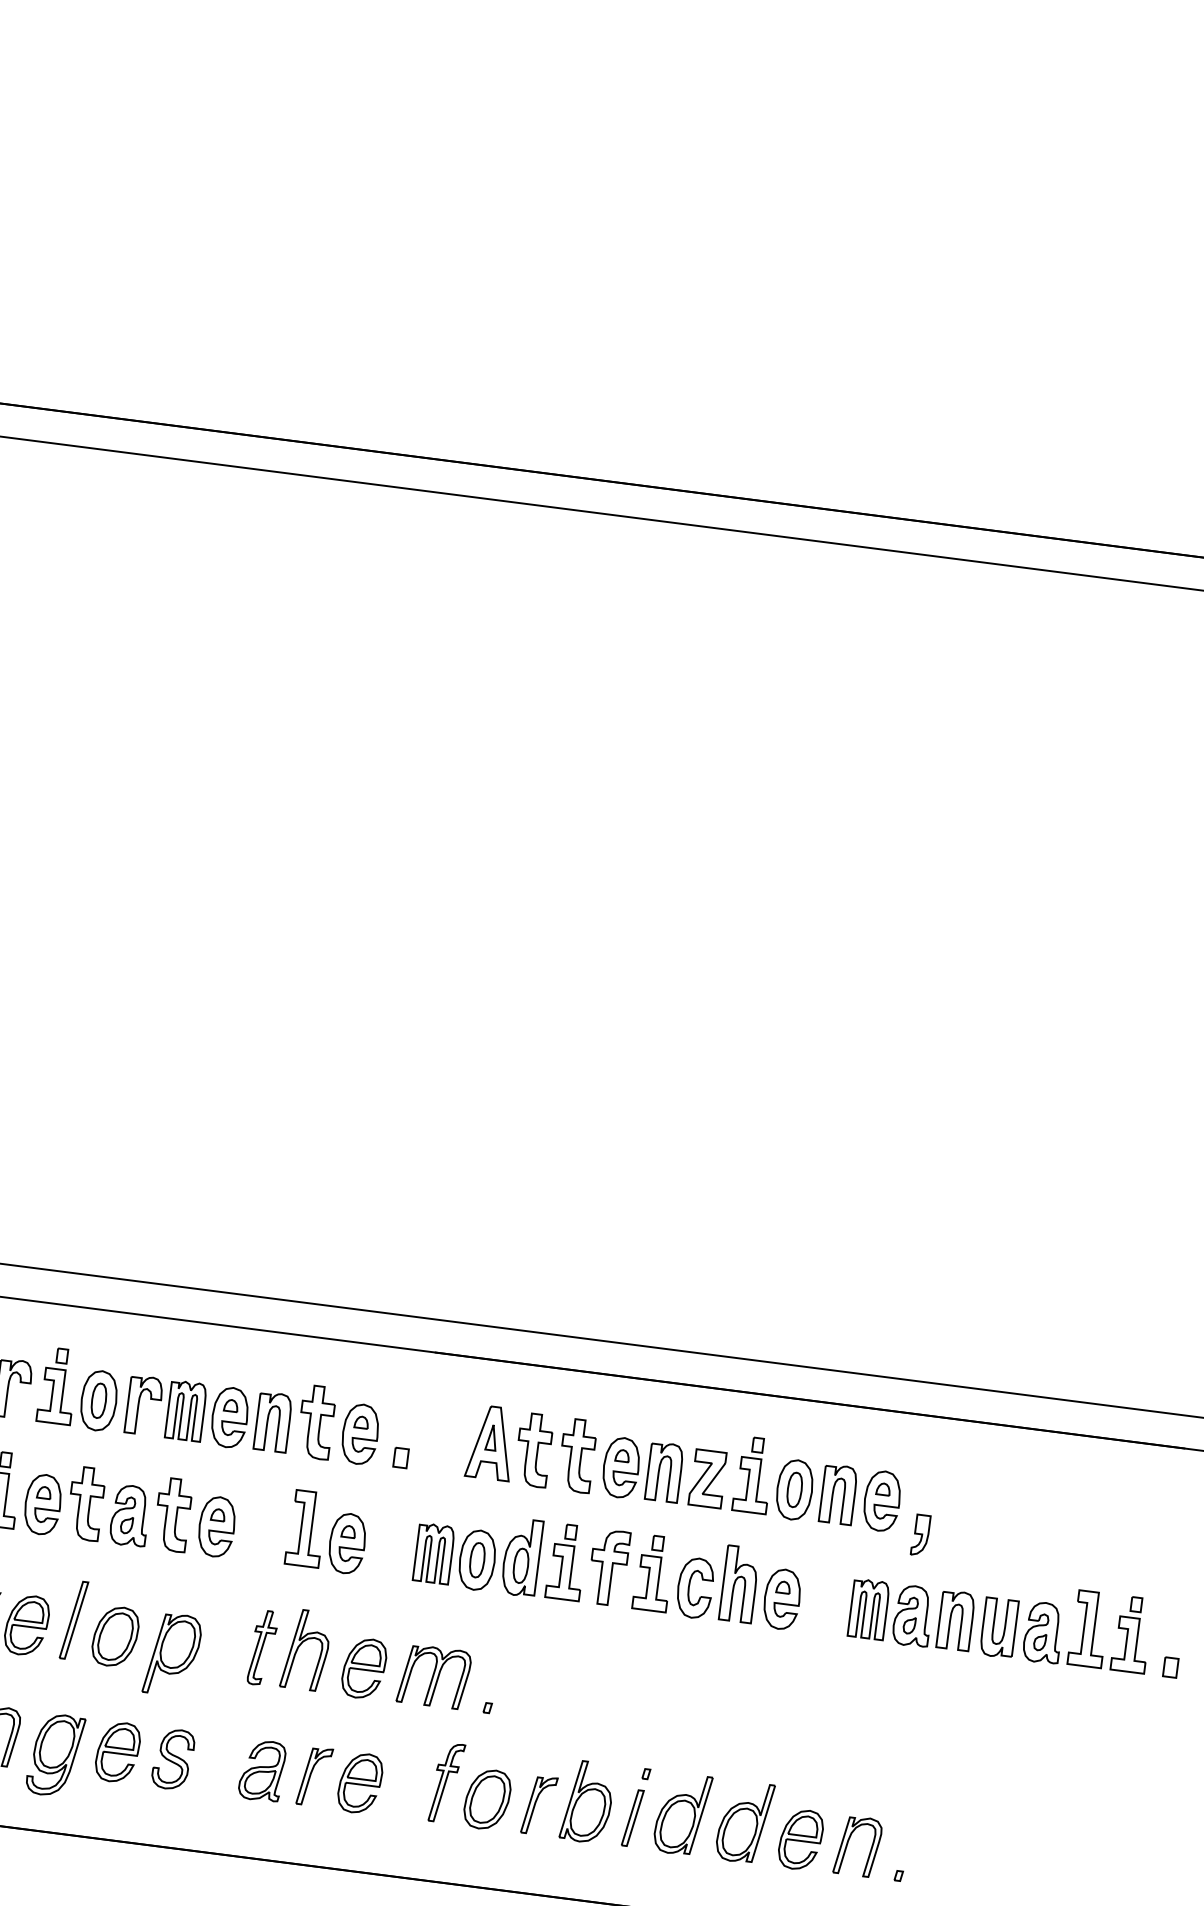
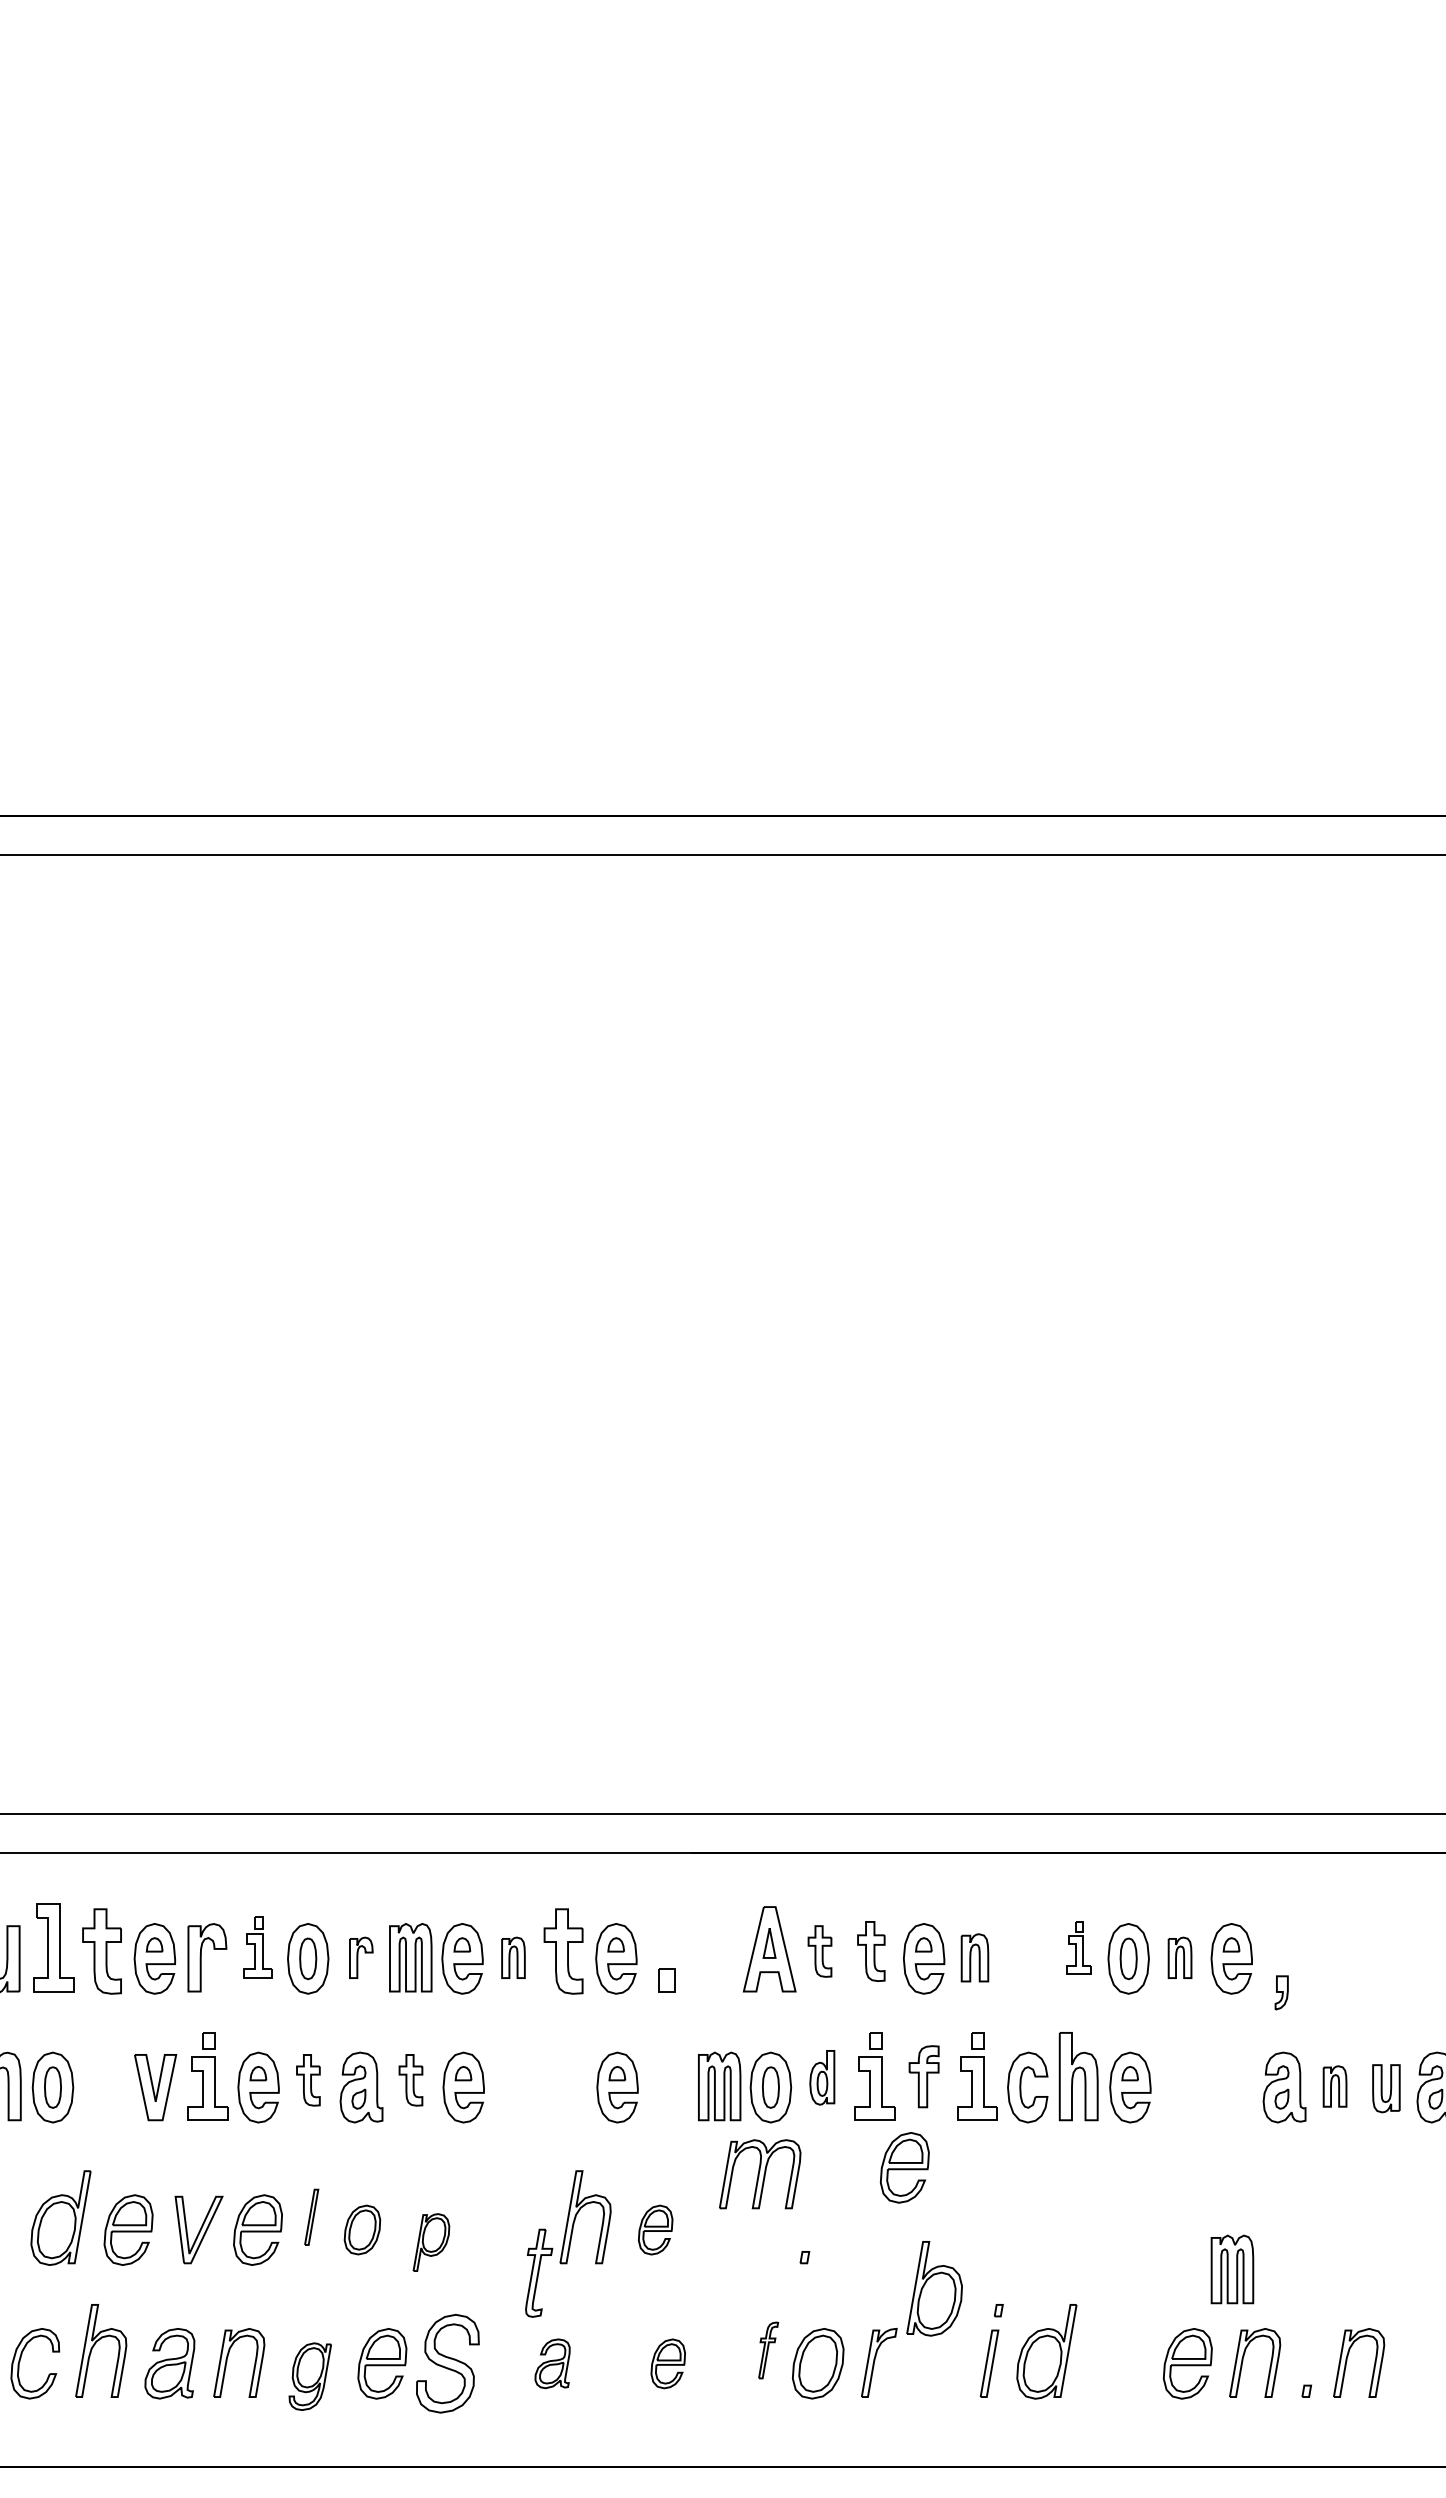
part: (57, 1385) -> (257, 1947), size x0.7
part: (144, 1405) -> (361, 1957), size x0.6
part: (273, 1421) -> (513, 1957), size x0.6
part: (533, 1450) -> (819, 1951), size x0.6
part: (577, 1455) -> (871, 1951), size x0.7
part: (664, 1472) -> (974, 1957), size x0.7
part: (753, 1474) -> (1078, 1947), size x0.6
part: (708, 1478) -> (1026, 1958), removed
part: (837, 1494) -> (1179, 1957), size x0.6
part: (86, 1503) -> (308, 2080), size x0.6
part: (172, 1515) -> (410, 2080), size x0.6
part: (306, 1528) -> (567, 2076), removed
part: (920, 1535) -> (1281, 1992), size x0.7
part: (522, 1557) -> (822, 2077), size x0.6
part: (607, 1567) -> (923, 2076), size x0.7
part: (868, 1609) -> (1232, 2269), moved
part: (73, 1620) -> (311, 2217), size x0.6
part: (955, 1620) -> (1334, 2086), size x0.6
part: (999, 1627) -> (1386, 2088), size x0.7
part: (115, 1636) -> (362, 2229), size x0.7
part: (581, 1642) -> (904, 2167), added
part: (263, 1647) -> (539, 2272), moved
part: (172, 1654) -> (431, 2242), size x0.6
part: (364, 1668) -> (655, 2229), size x0.7
part: (434, 1677) -> (760, 2174), moved
part: (54, 1755) -> (309, 2376), size x0.7
part: (173, 1759) -> (447, 2363), size x1.4
part: (262, 1770) -> (552, 2363), size x0.7
part: (314, 1776) -> (614, 2362), removed
part: (446, 1782) -> (768, 2350), size x0.6
part: (360, 1783) -> (668, 2363), size x0.7
part: (587, 1801) -> (934, 2288), moved
part: (744, 1821) -> (1119, 2351), removed
part: (936, 1855) -> (1347, 2361), added

